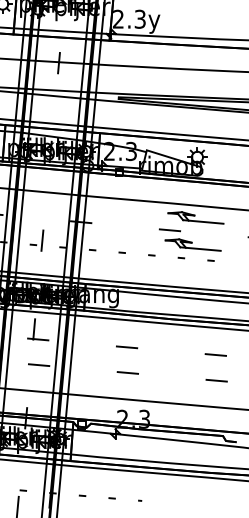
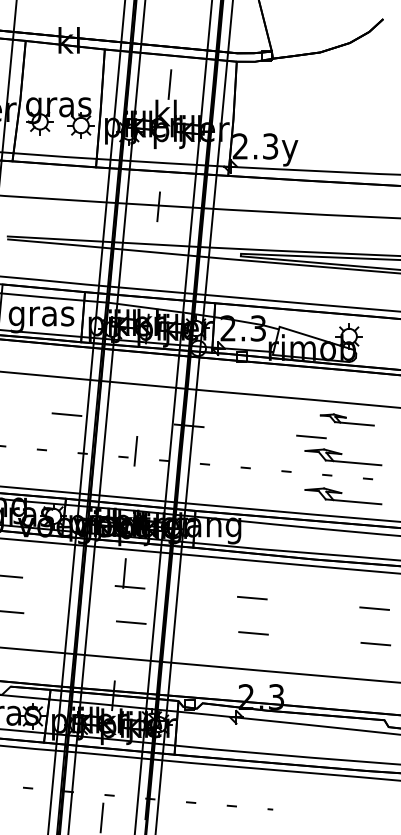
part: (196, 217) -> (347, 419), size x0.7
part: (193, 273) -> (343, 496), added

